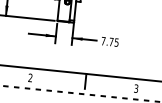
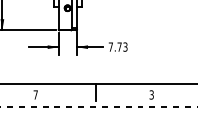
text: (116, 42) -> (125, 46), 7.75 -> 7.73
text: (30, 77) -> (35, 94), 2 -> 7

